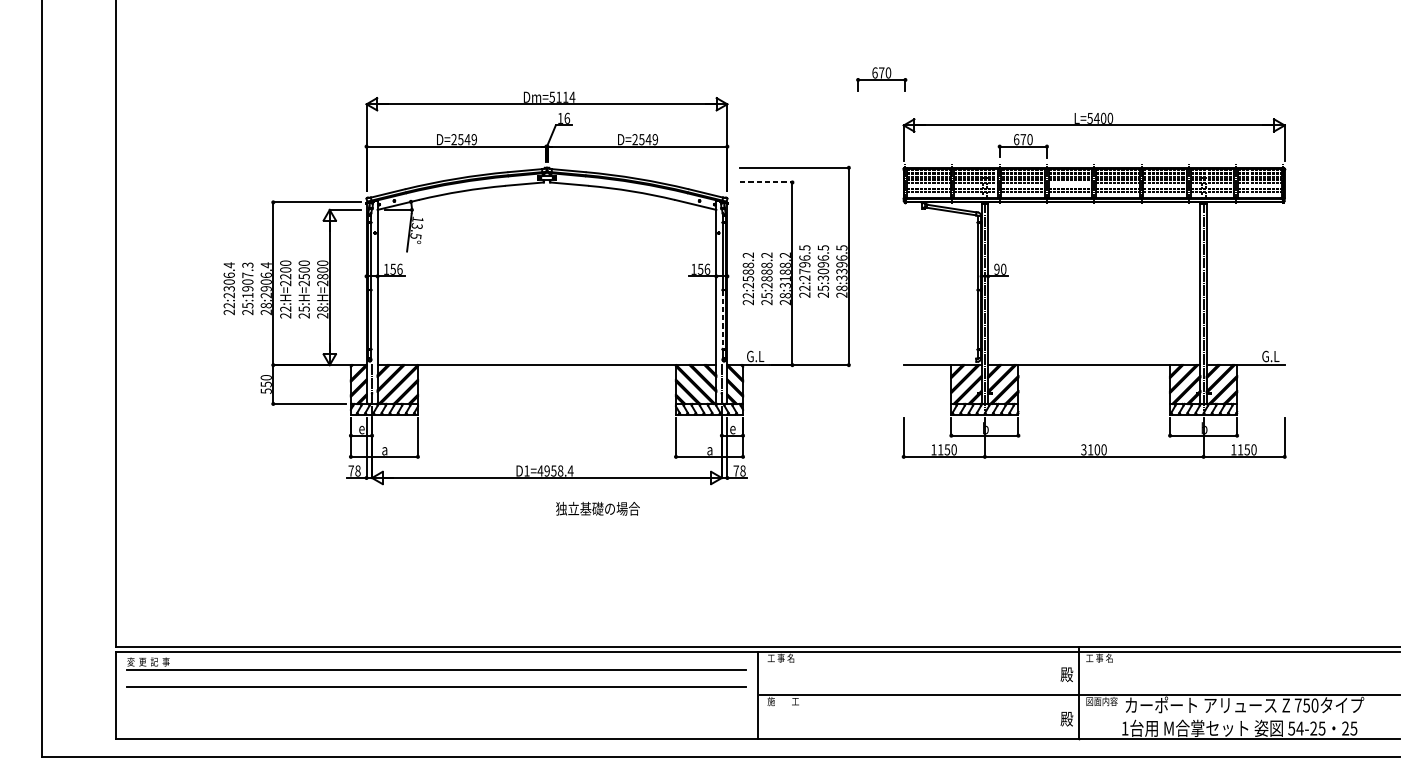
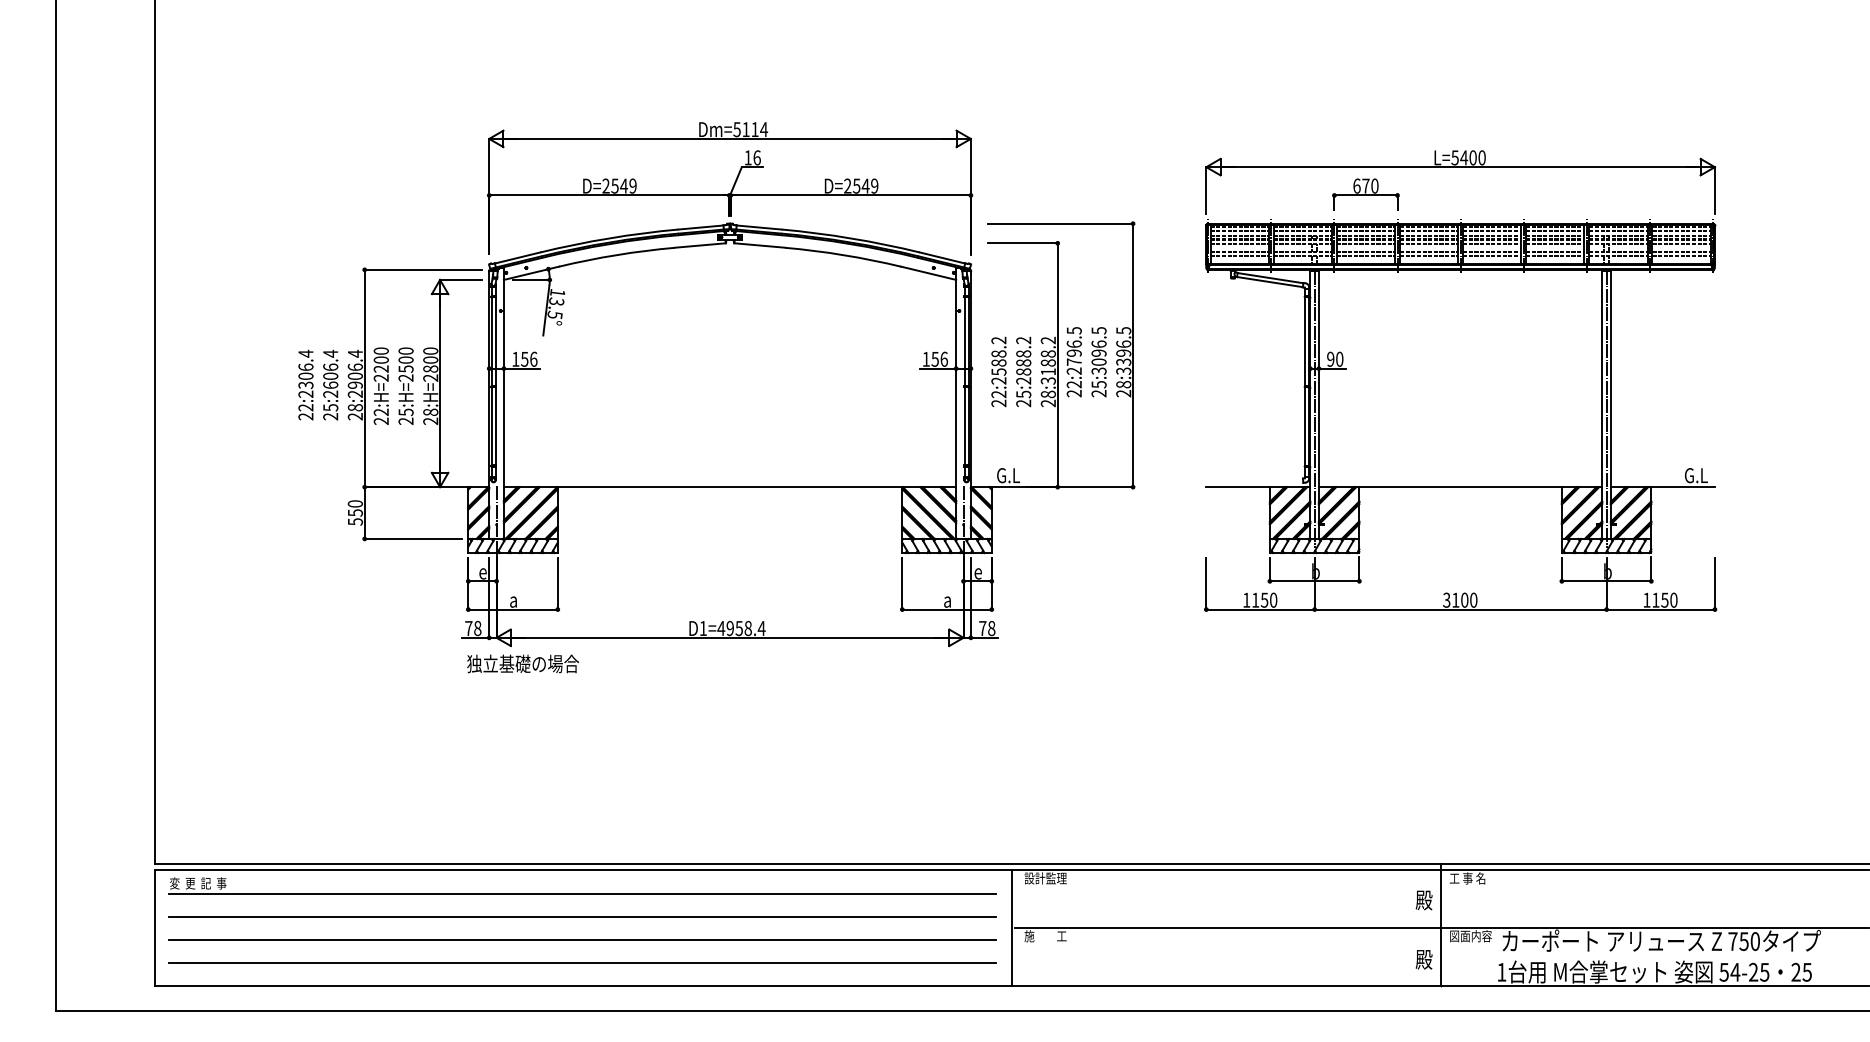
part: (881, 79) -> (1176, 105), removed
line: (766, 182) -> (1022, 243), dashed -> solid
line: (1070, 182) -> (1428, 243), added
text: (247, 280) -> (330, 373), 25:1907.3 -> 25:2606.4
line: (722, 319) -> (964, 426), dashed -> solid
text: (597, 508) -> (522, 663), moved
text: (783, 658) -> (1045, 878), 工 事 名 -> 設計監理
line: (436, 703) -> (582, 939), added
line: (436, 721) -> (582, 962), added

